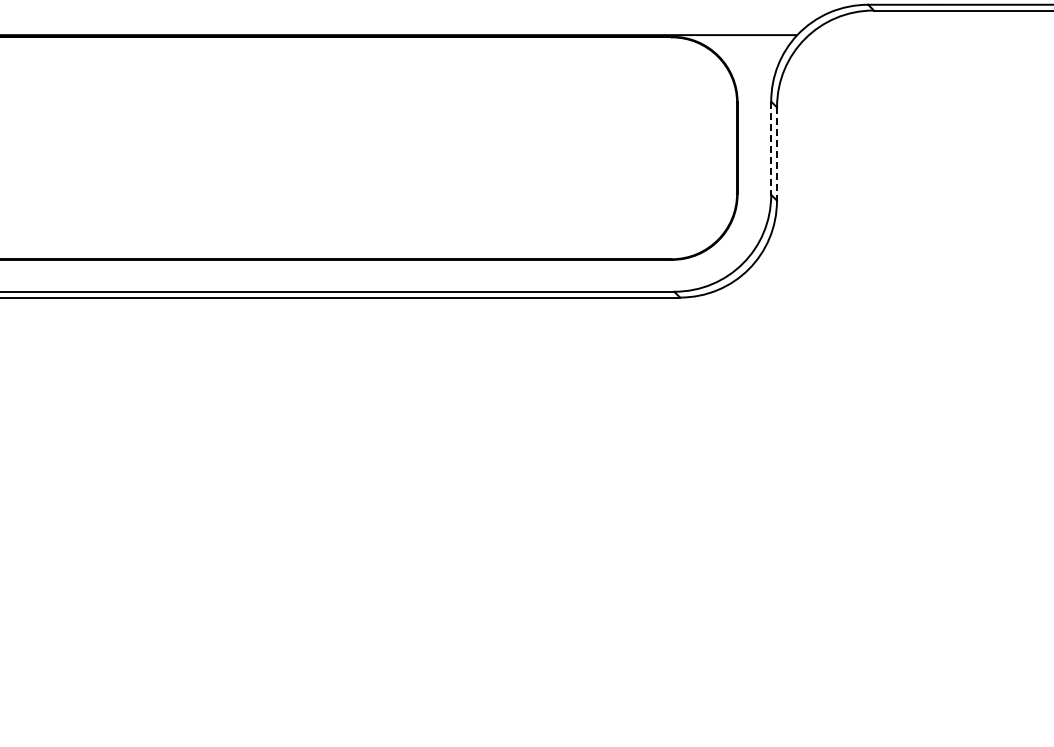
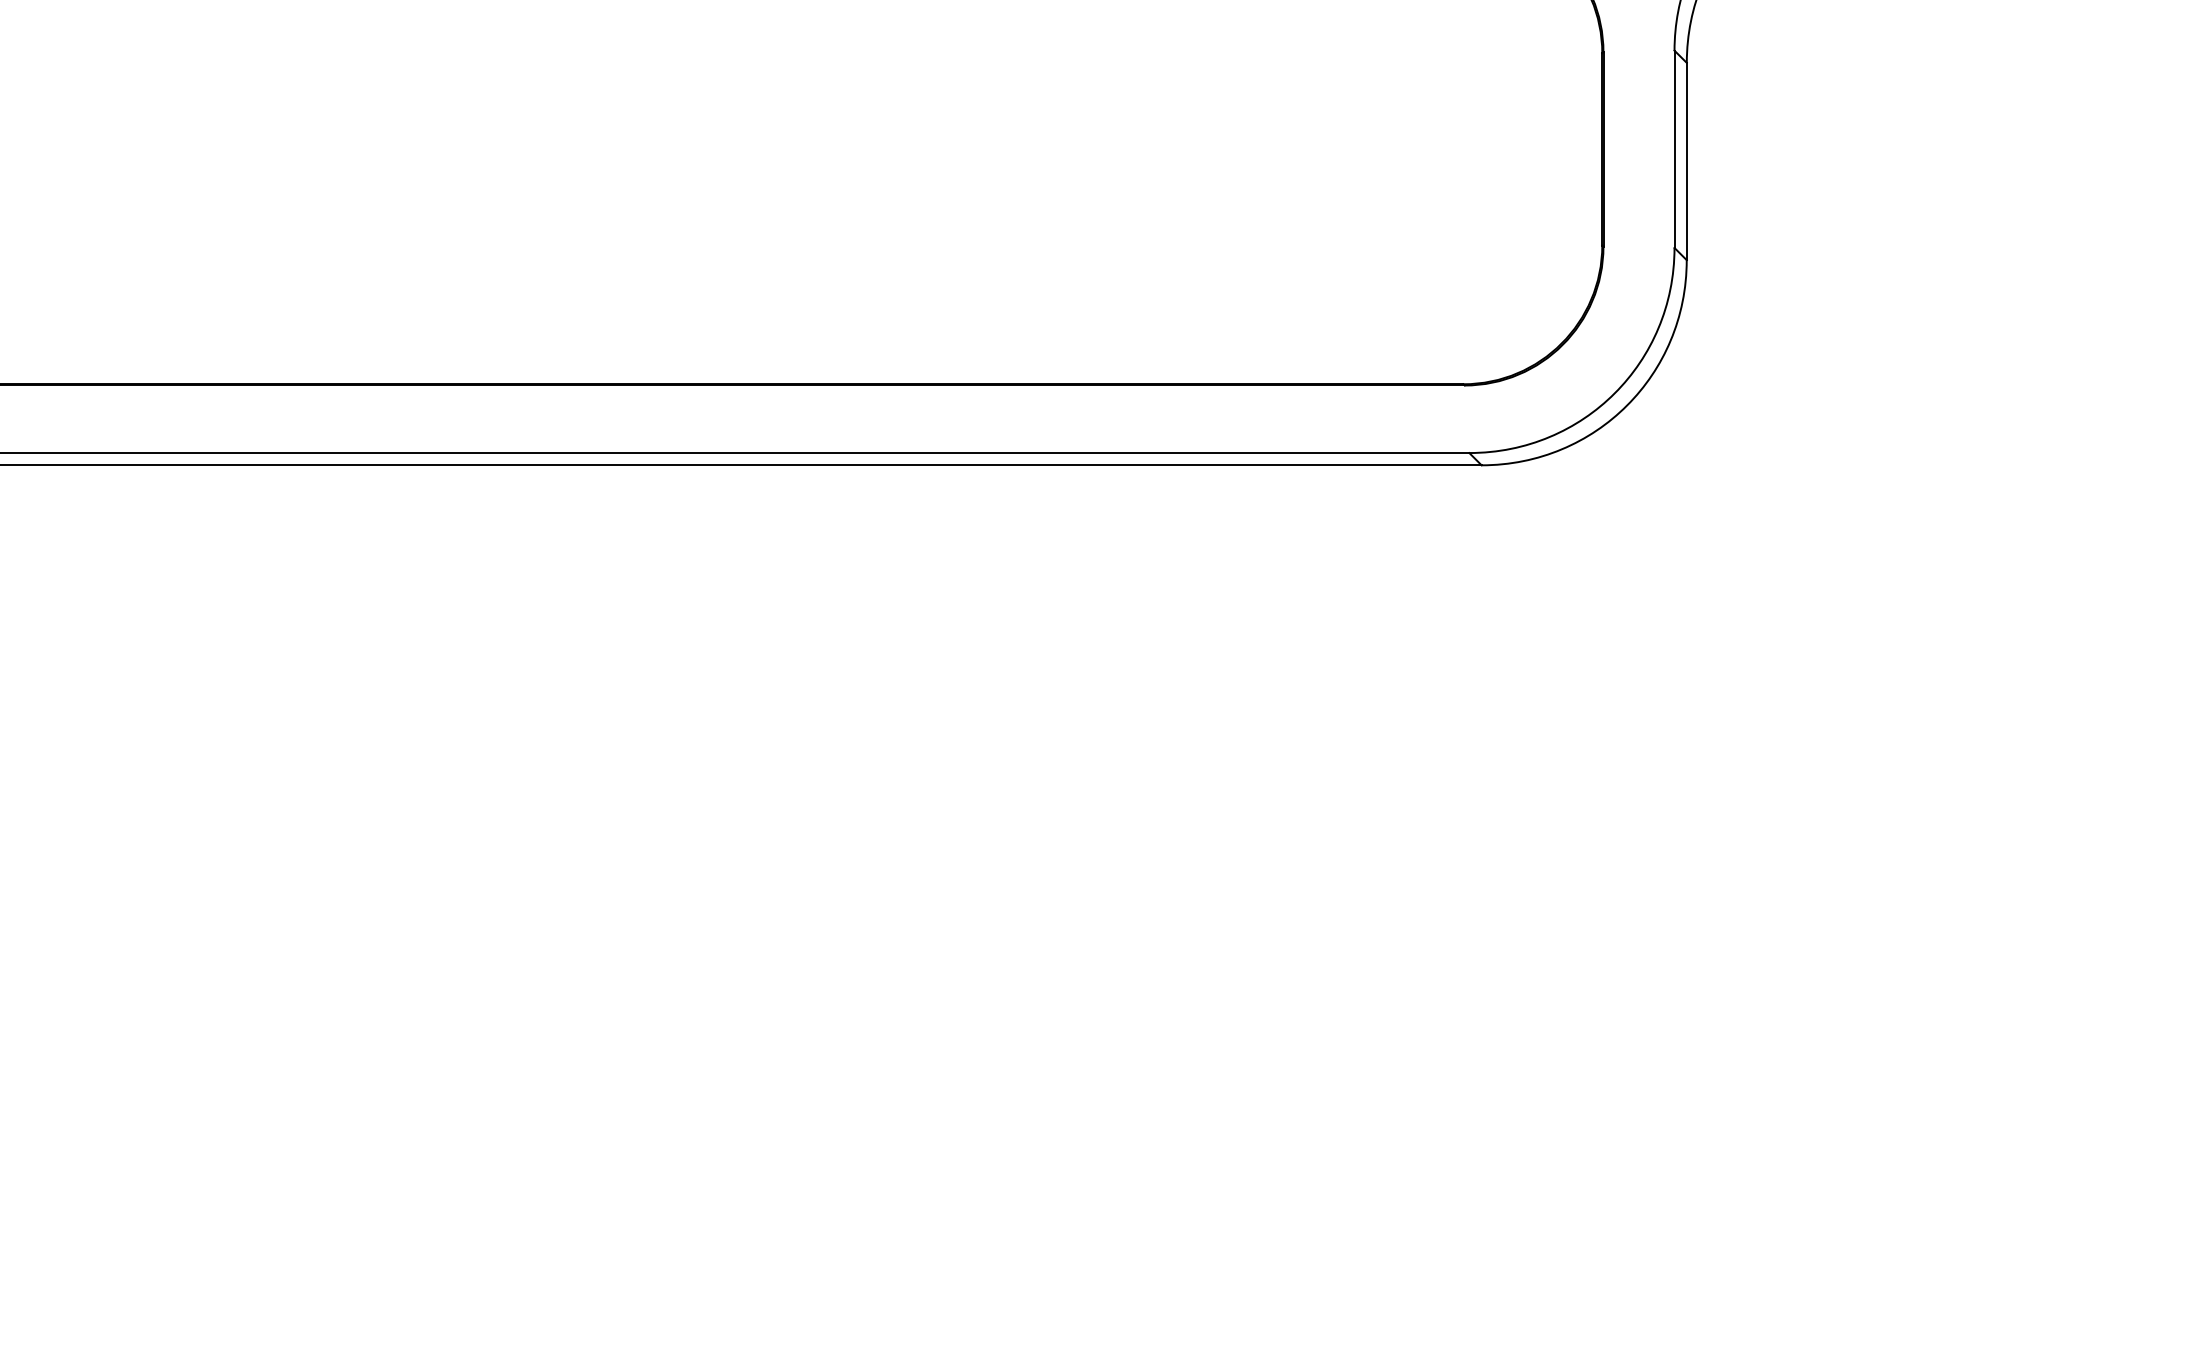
line: (771, 148) -> (1675, 149), dashed -> solid
line: (777, 154) -> (1687, 162), dashed -> solid

